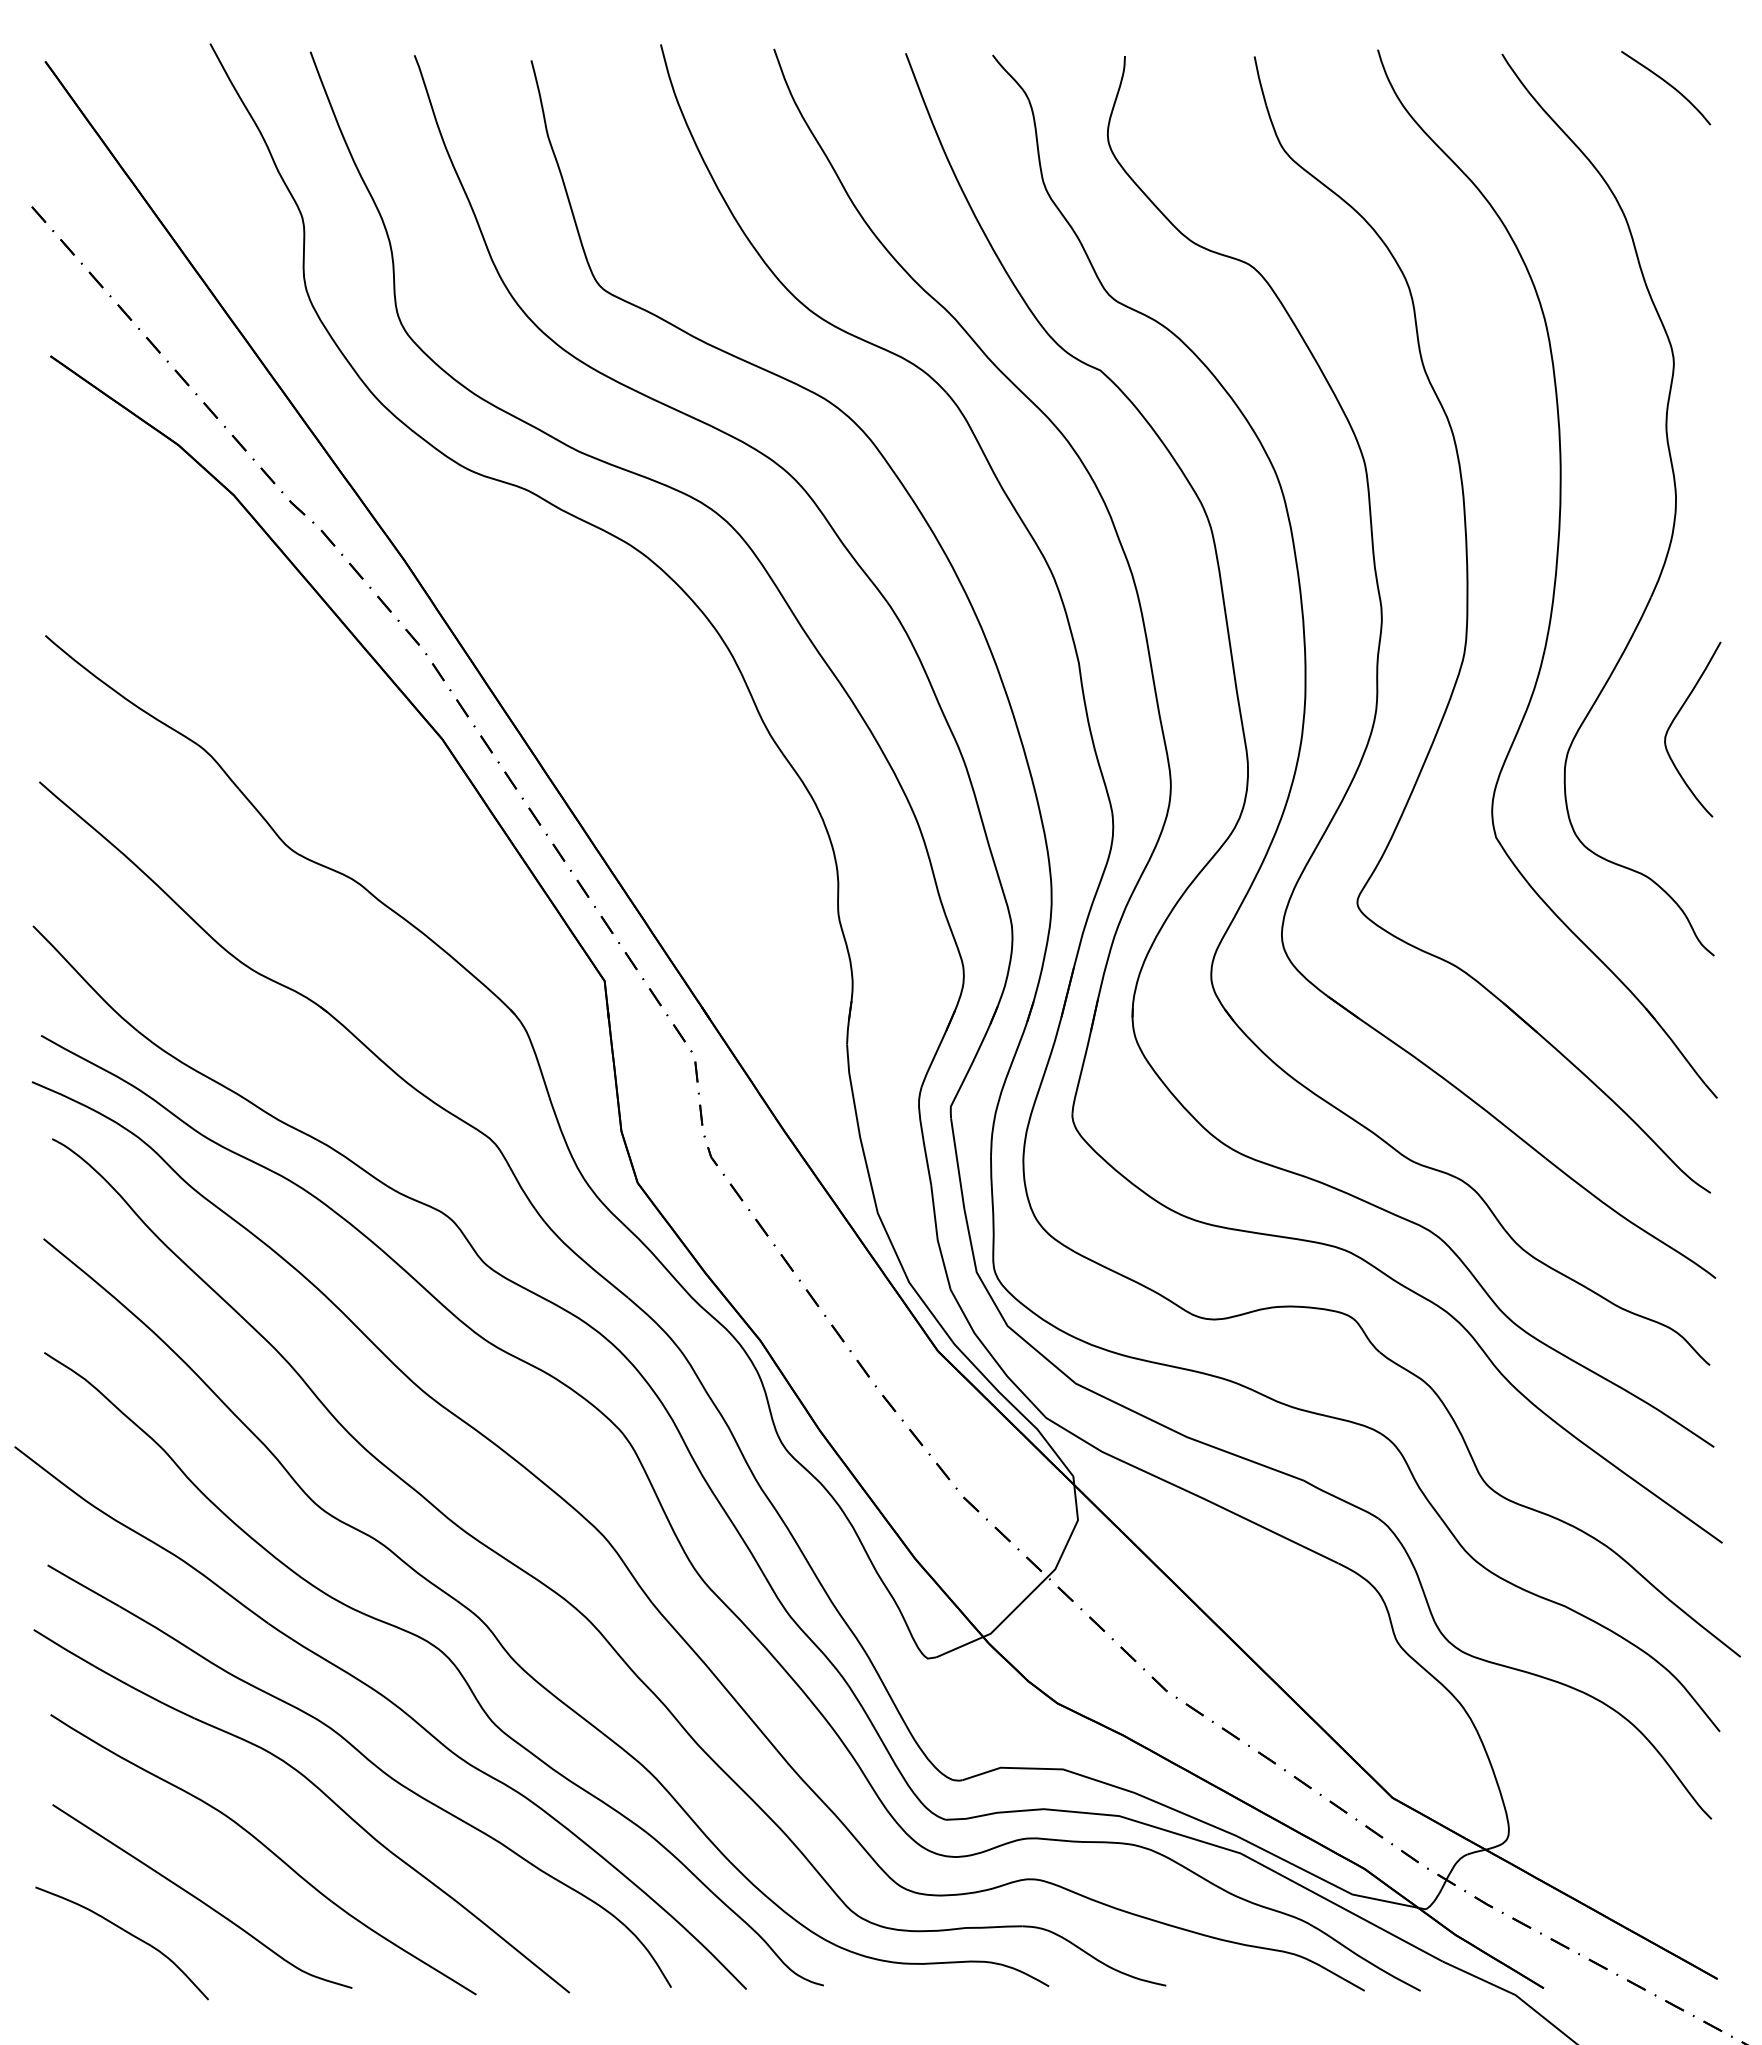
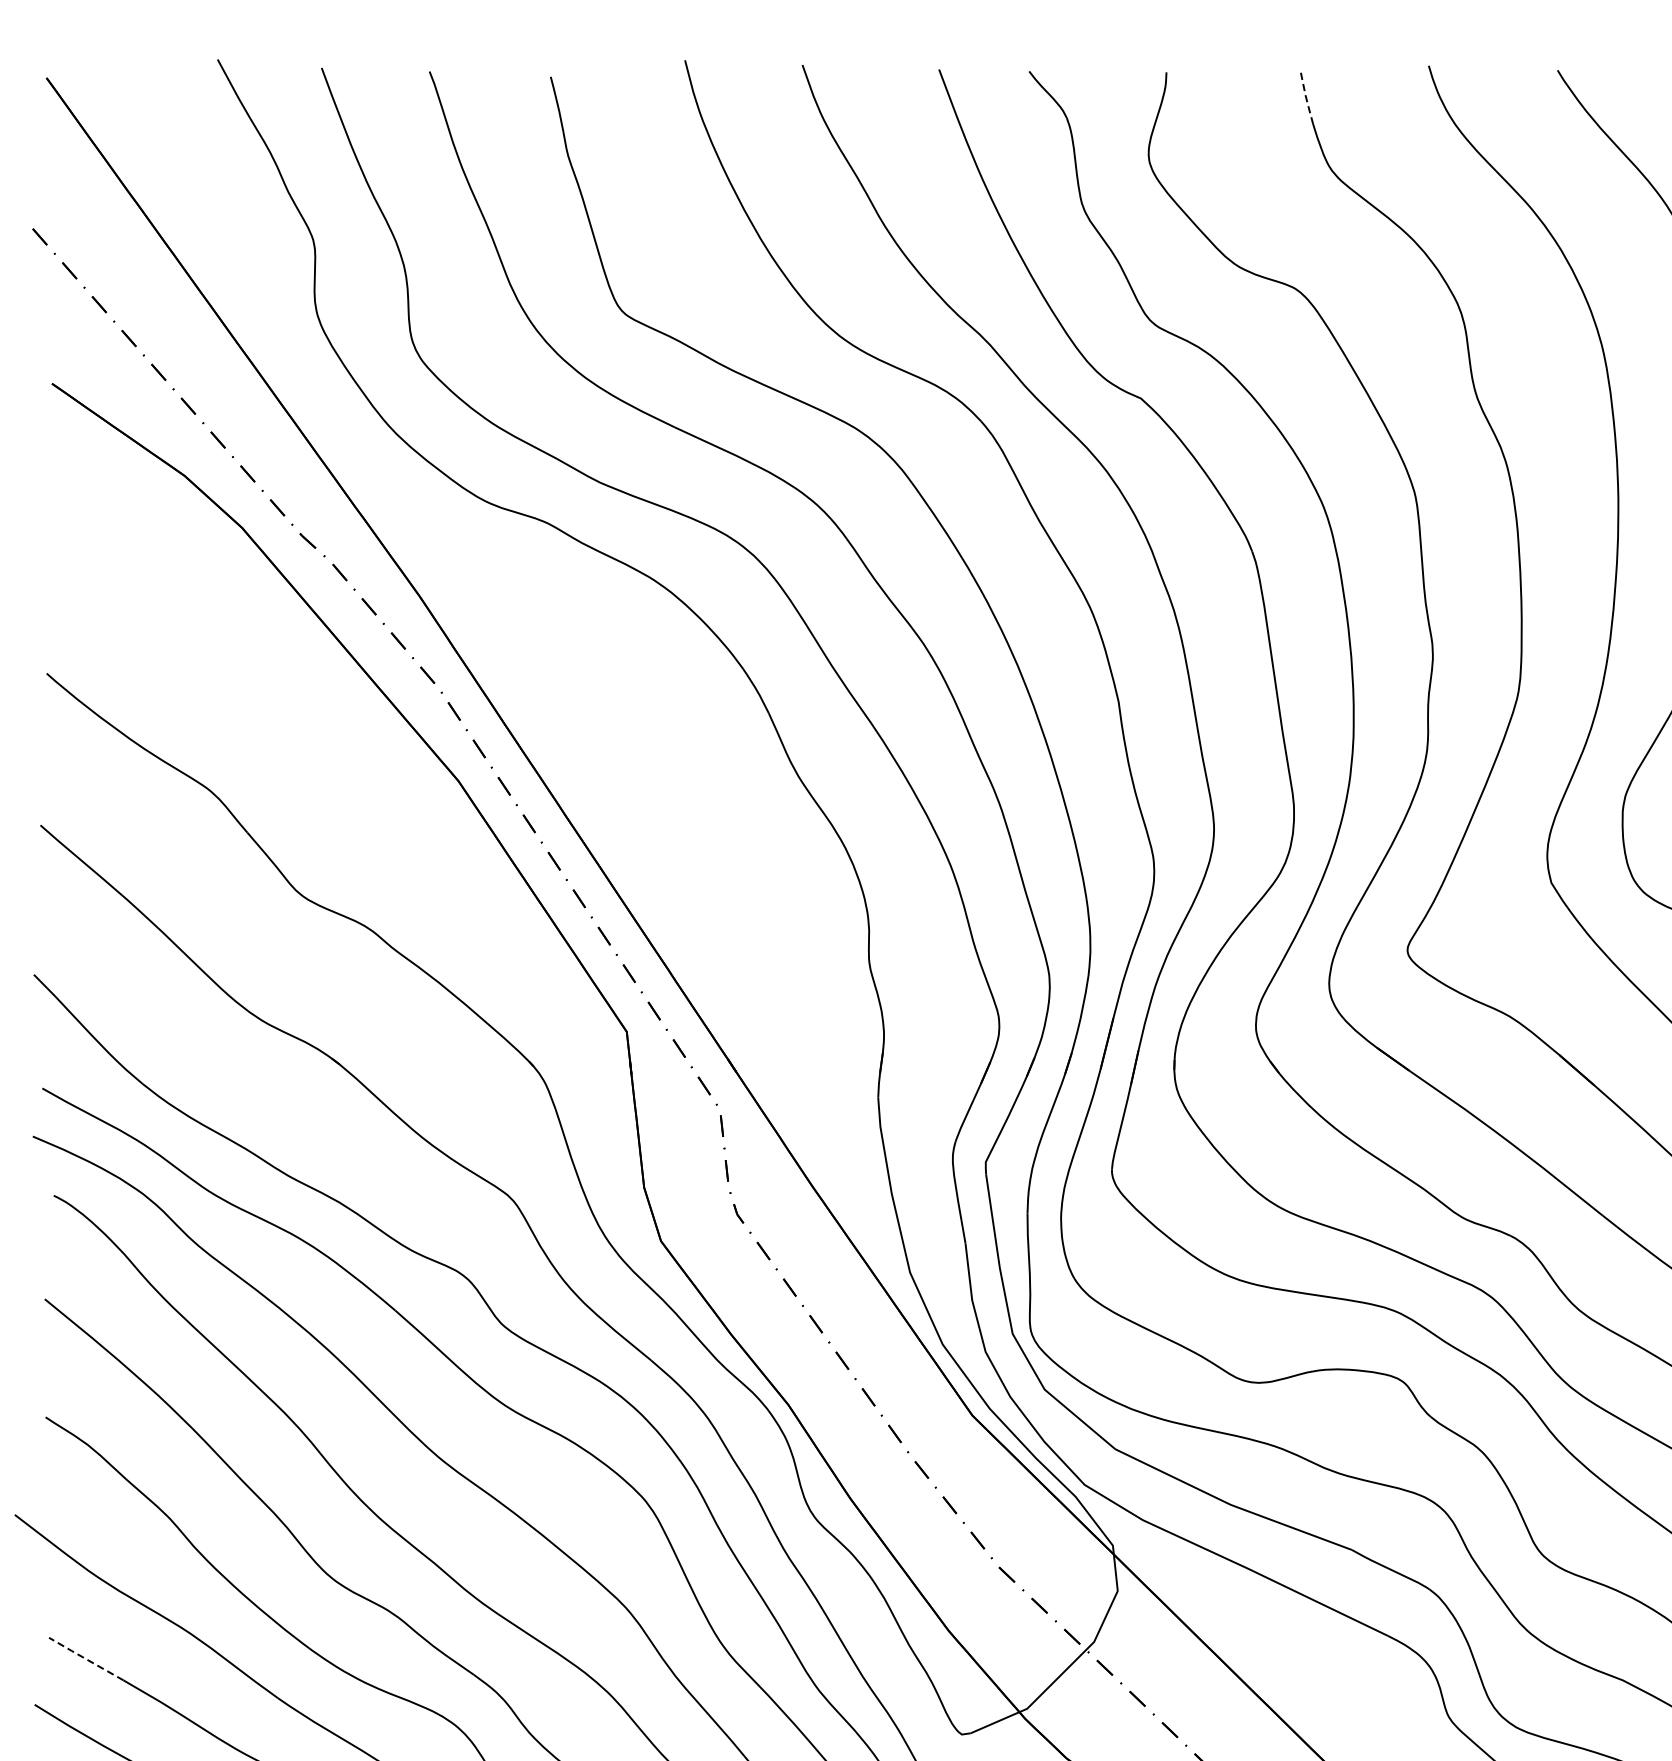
line: (1259, 81) -> (1305, 98), solid -> dashed
line: (82, 1585) -> (85, 1658), solid -> dashed

